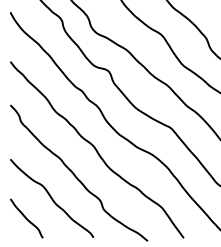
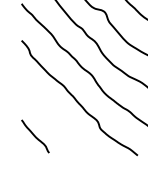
curve: (52, 198) -> (57, 119), removed

